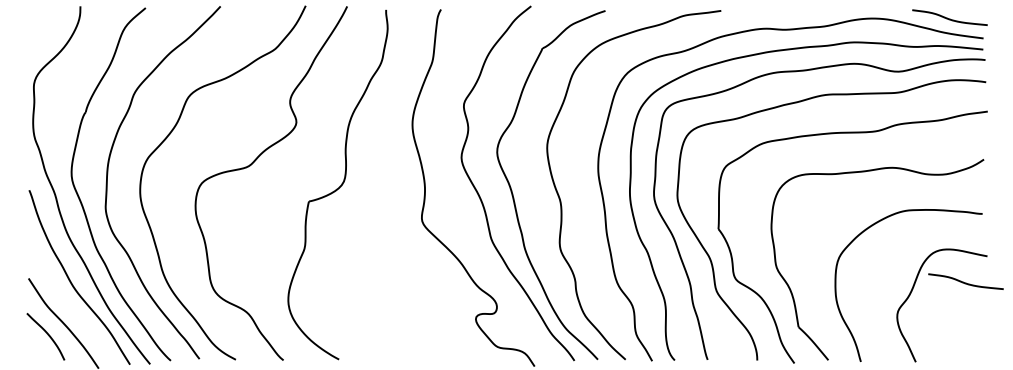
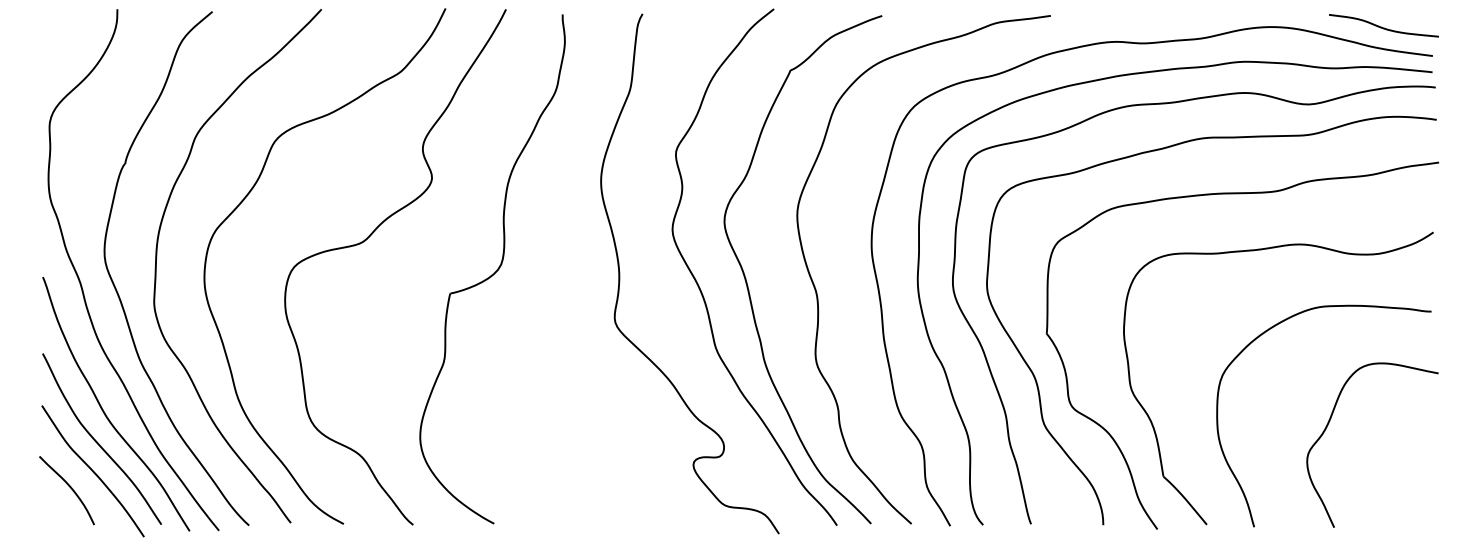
curve: (965, 282) -> (1406, 411), removed
curve: (67, 303) -> (98, 442), added

